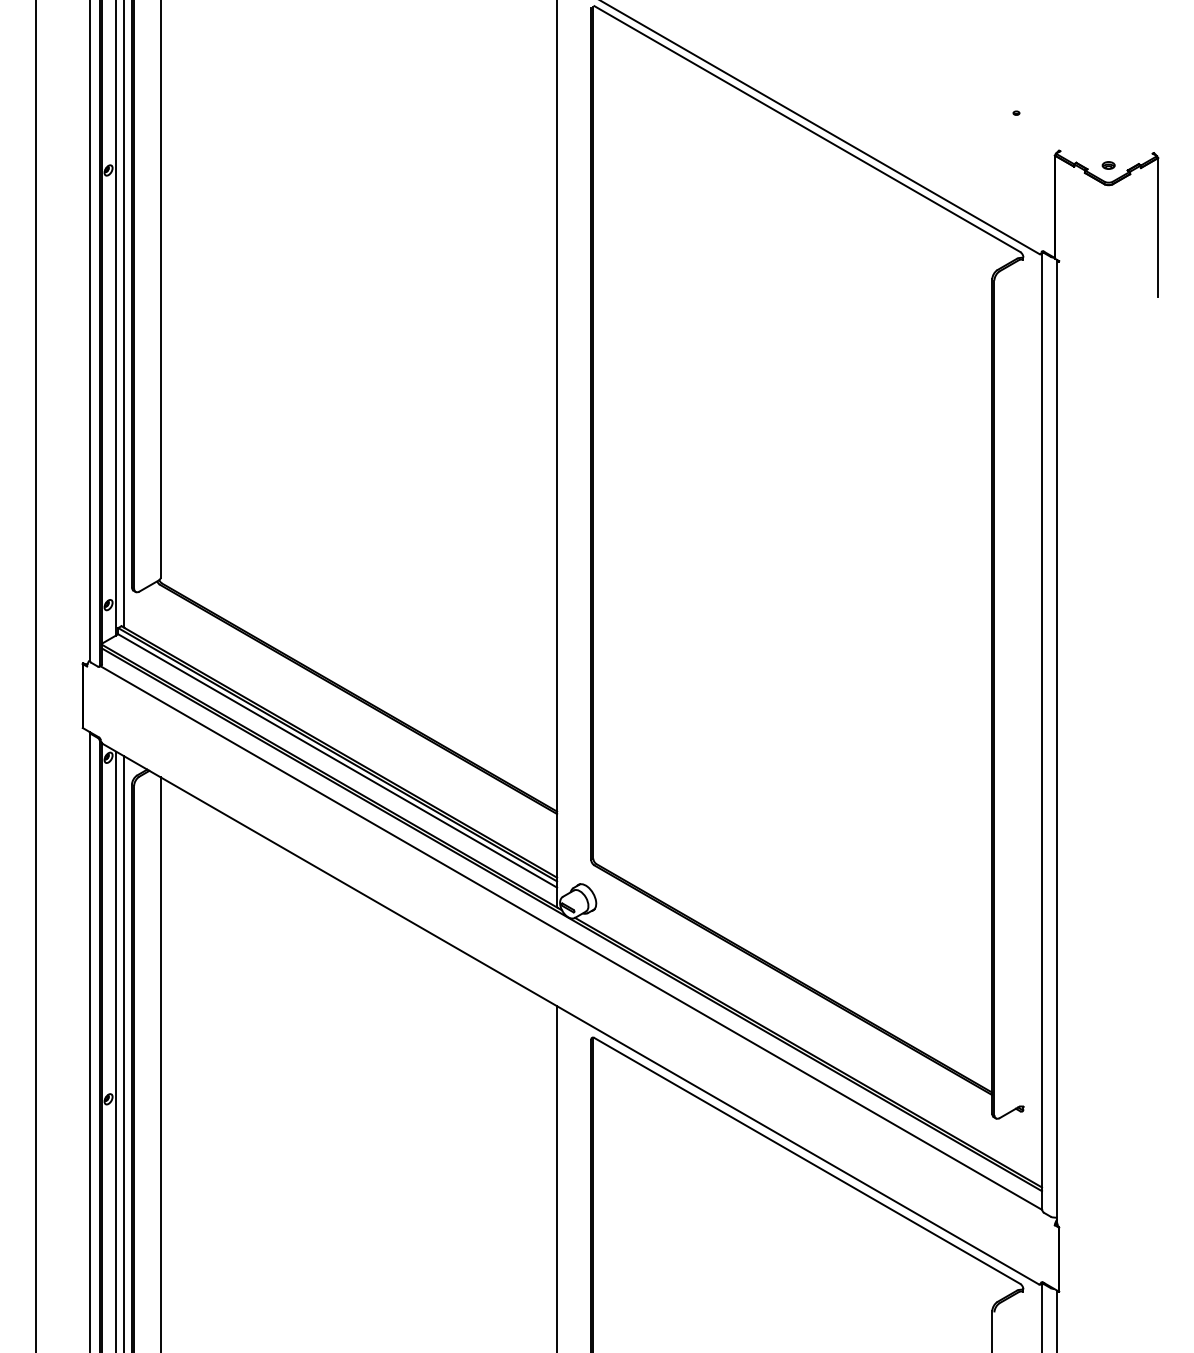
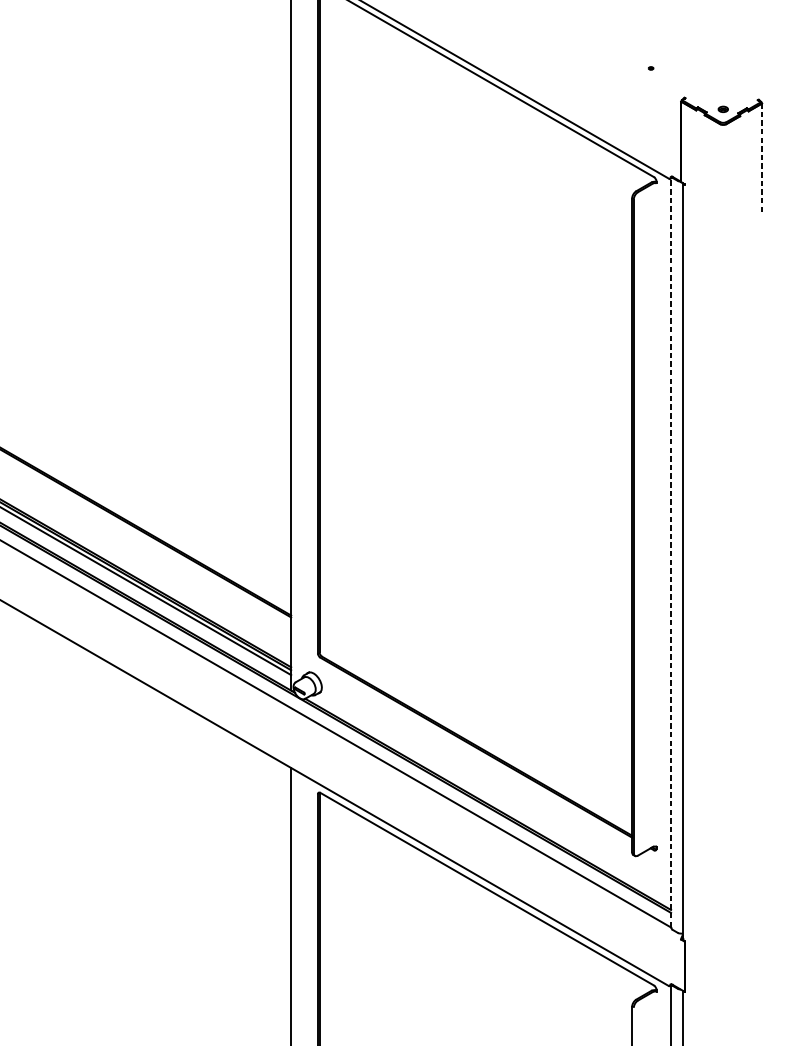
line: (1158, 226) -> (762, 157), solid -> dashed
line: (1042, 731) -> (671, 552), solid -> dashed

